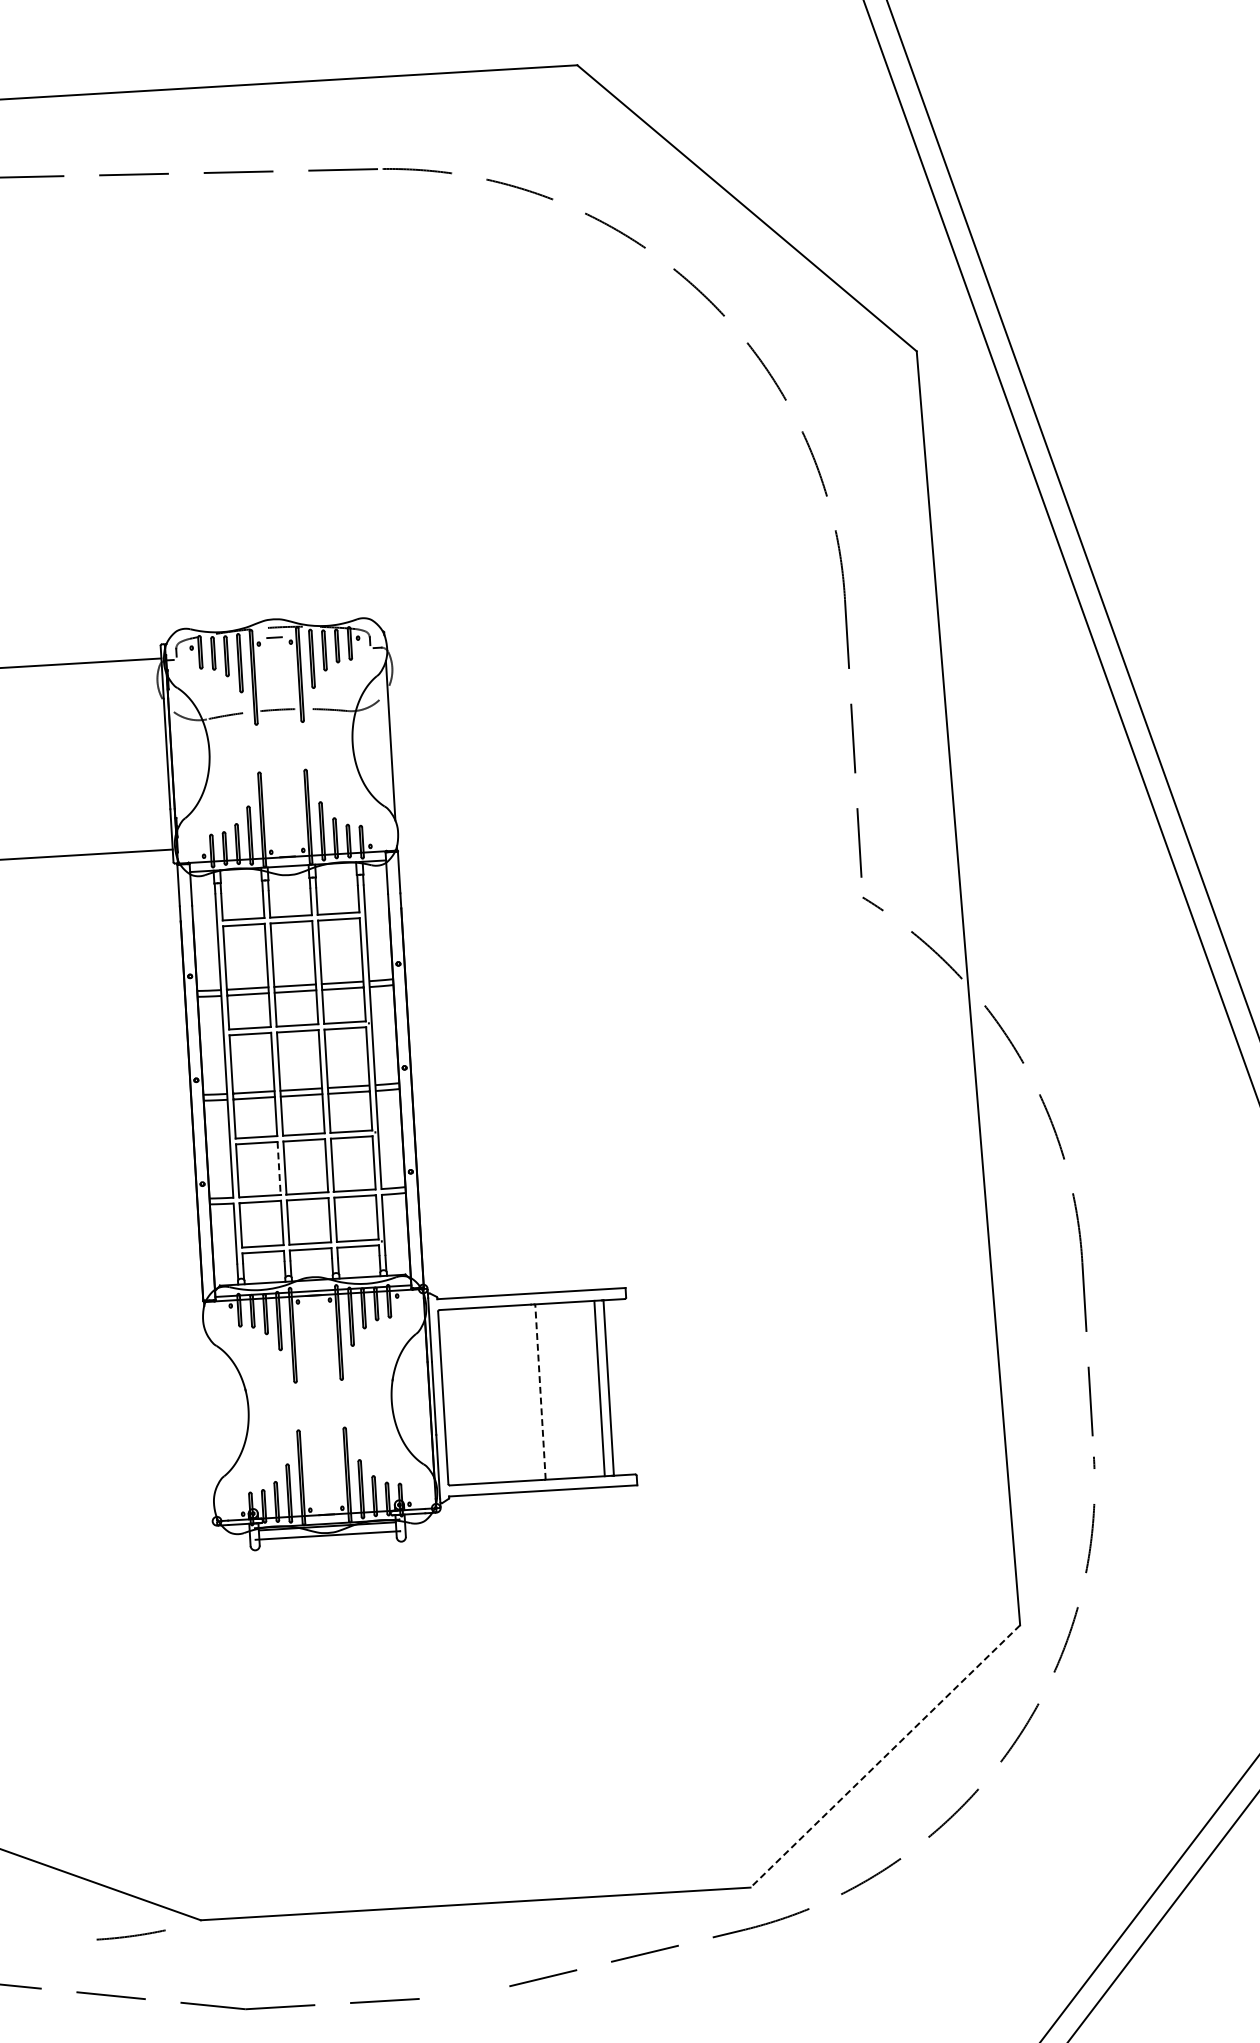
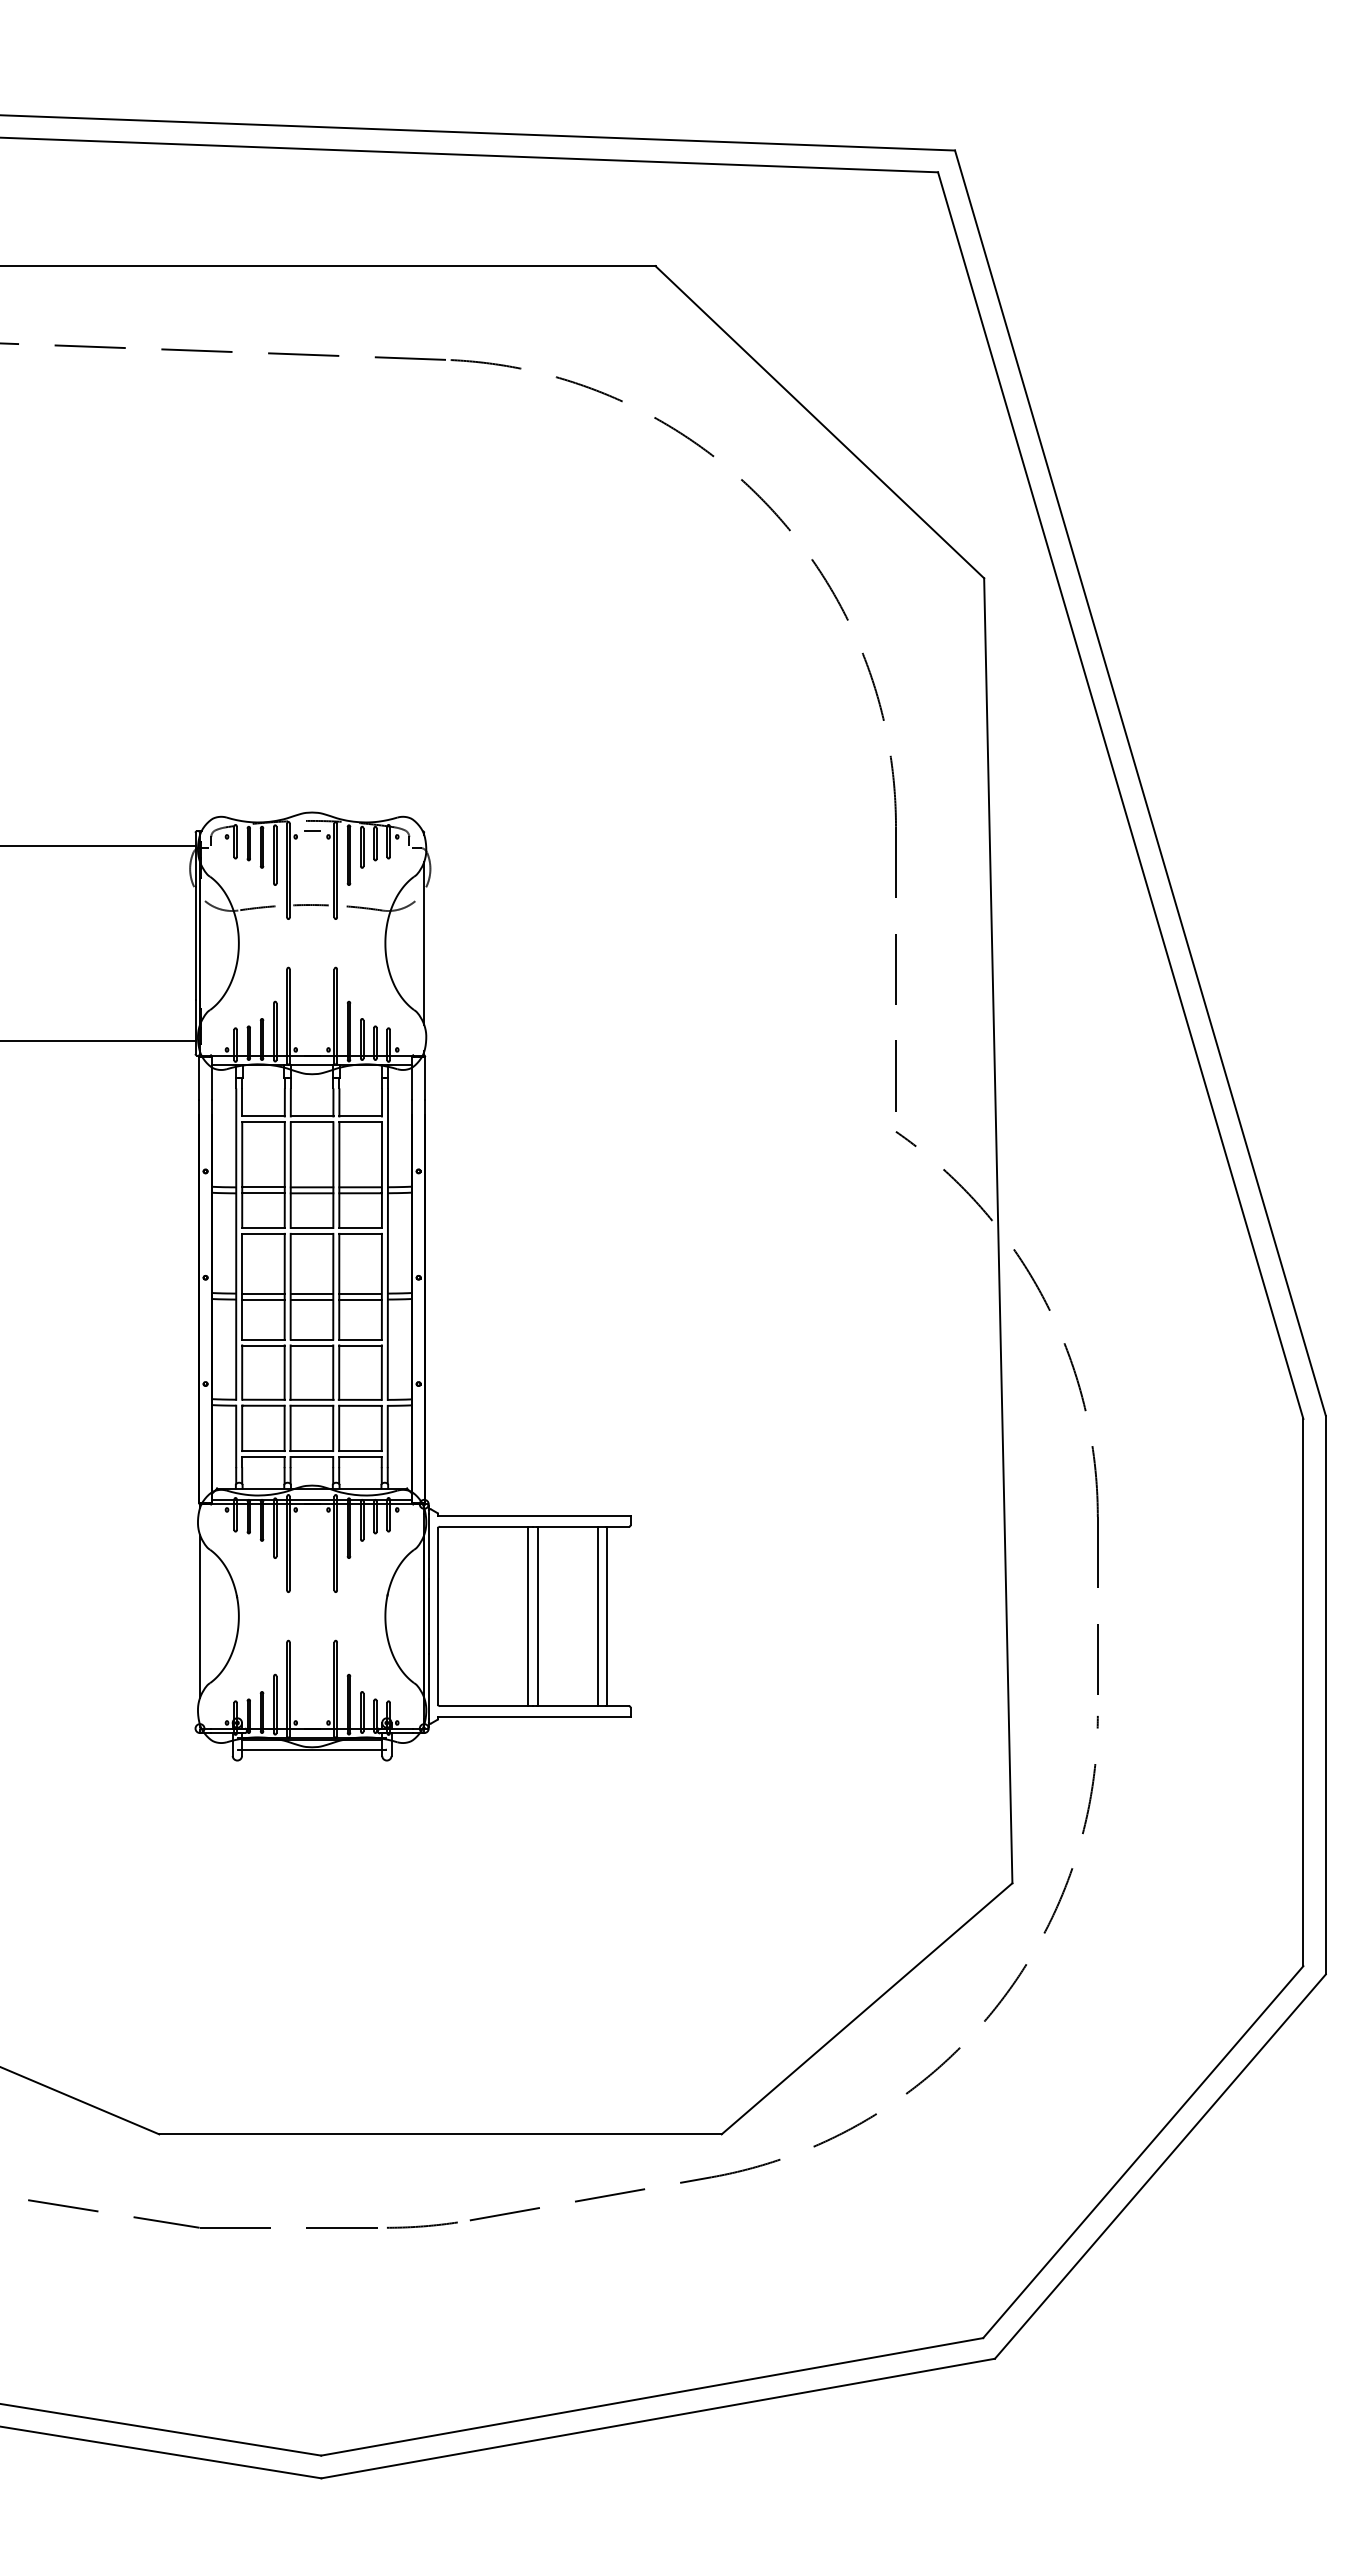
line: (279, 1169) -> (284, 1373), dashed -> solid
line: (531, 1392) -> (528, 1616), added
line: (540, 1392) -> (537, 1616), dashed -> solid
line: (211, 1411) -> (200, 1616), added
line: (884, 1757) -> (866, 2009), dashed -> solid
arc: (131, 1935) -> (422, 2225), moved

